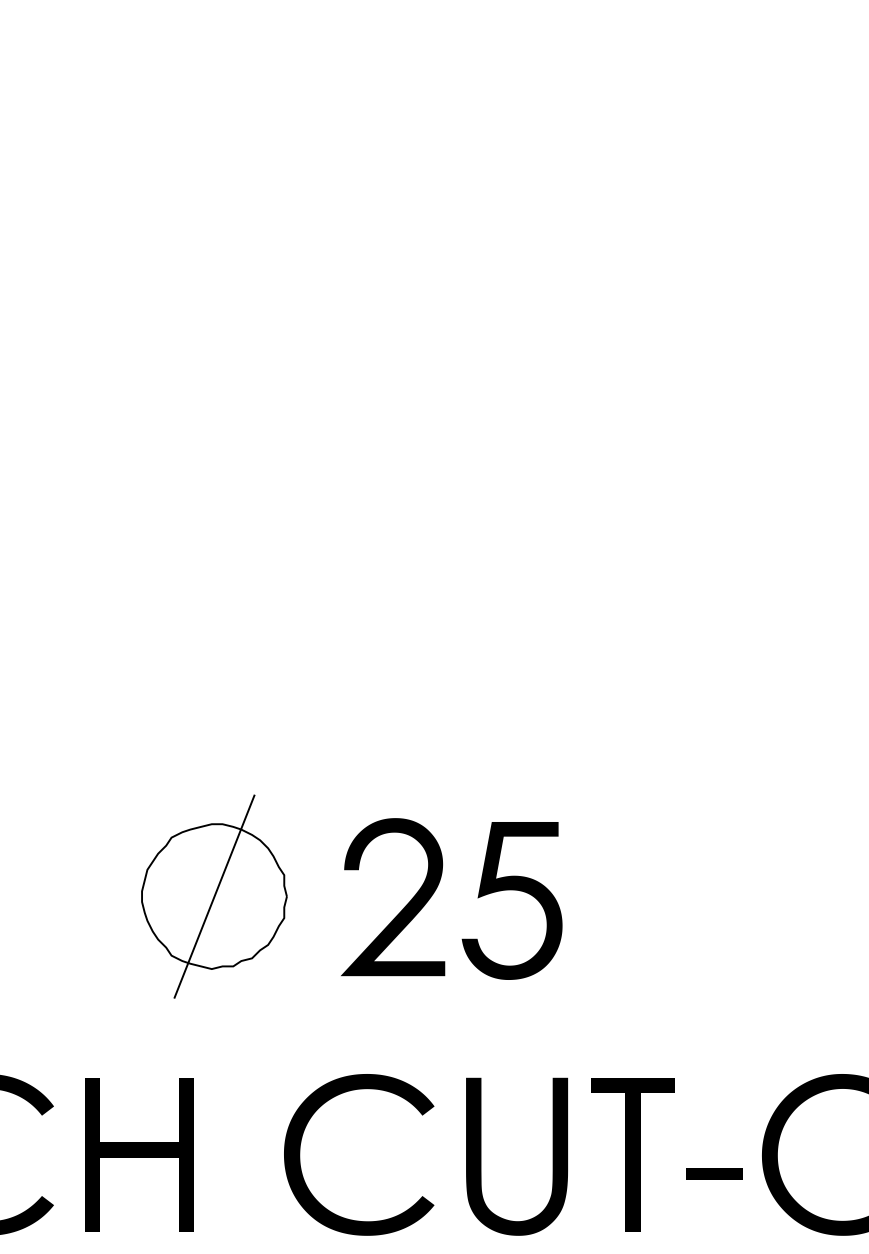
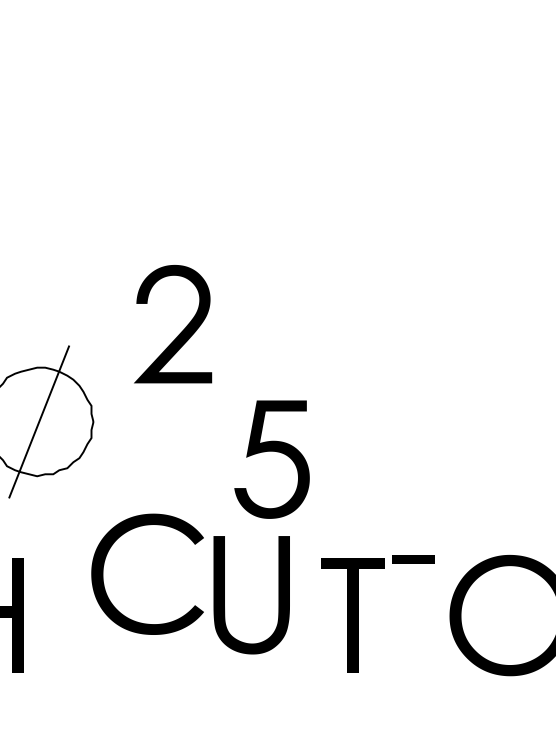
part: (511, 890) -> (271, 451), moved
part: (403, 907) -> (180, 331), moved
part: (300, 1154) -> (103, 574), moved
part: (481, 1156) -> (225, 595), moved
part: (714, 1173) -> (413, 559), moved

